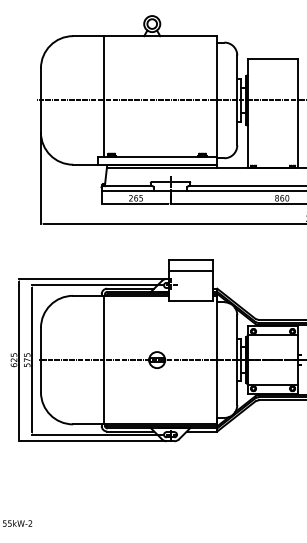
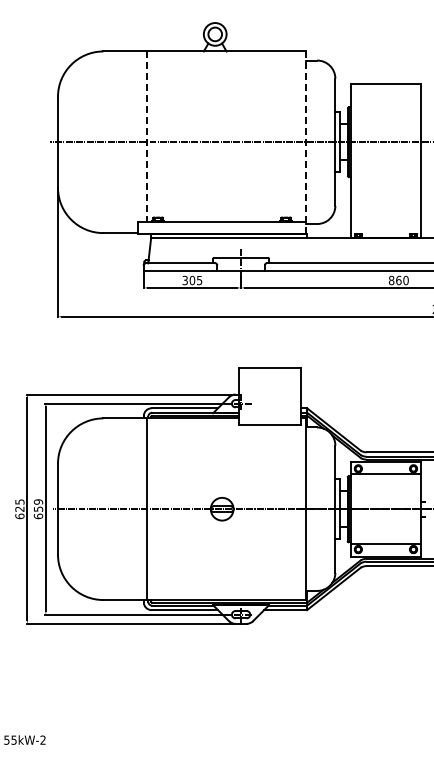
line: (104, 97) -> (147, 137), solid -> dashed
line: (216, 101) -> (306, 143), solid -> dashed
text: (133, 198) -> (188, 280), 265 -> 305
line: (191, 271) -> (270, 383), removed
text: (27, 360) -> (38, 509), 575 -> 659

